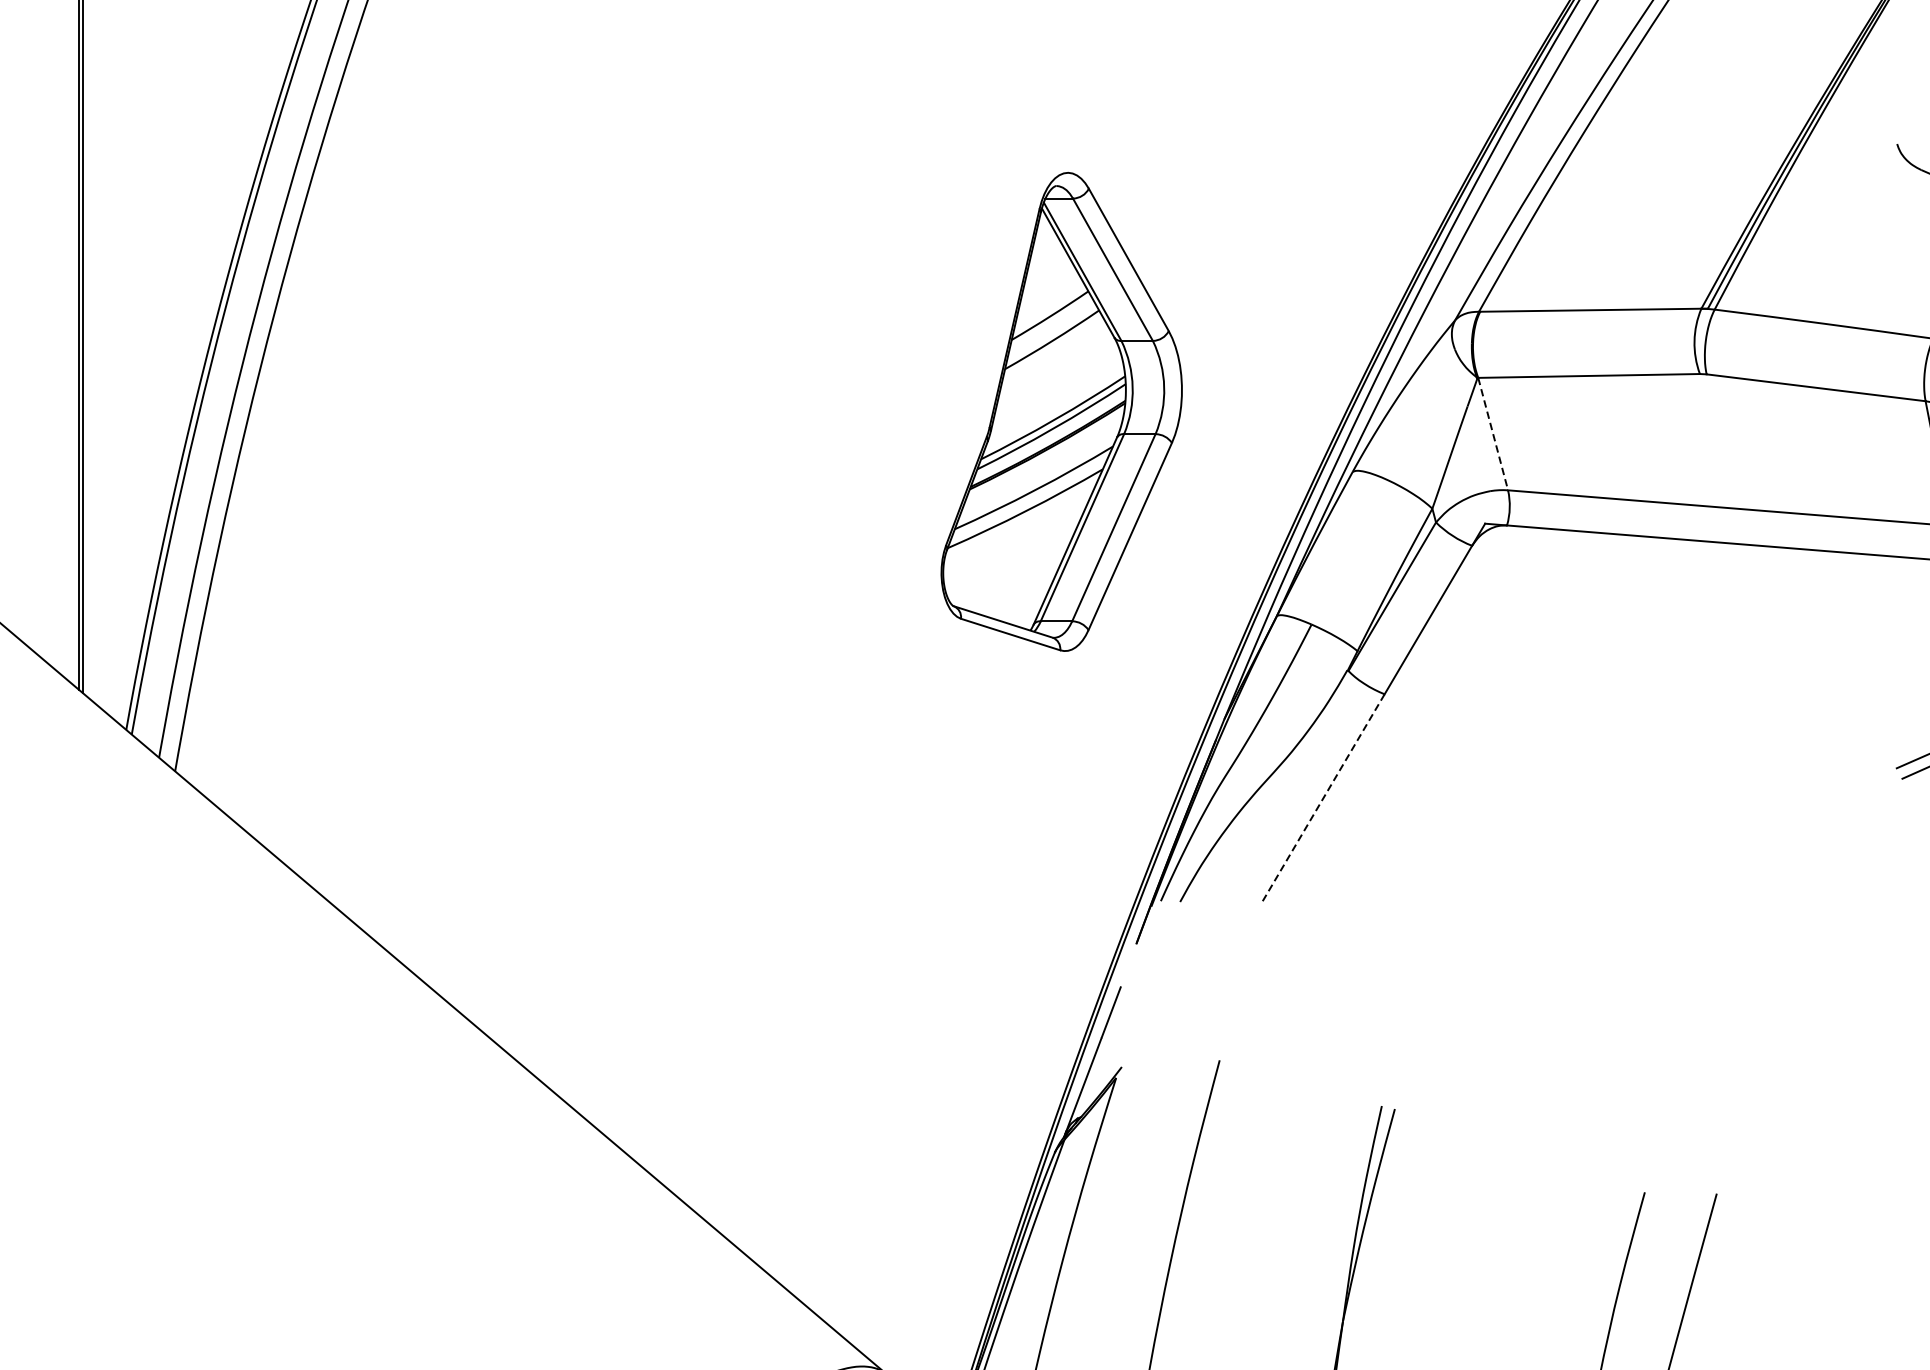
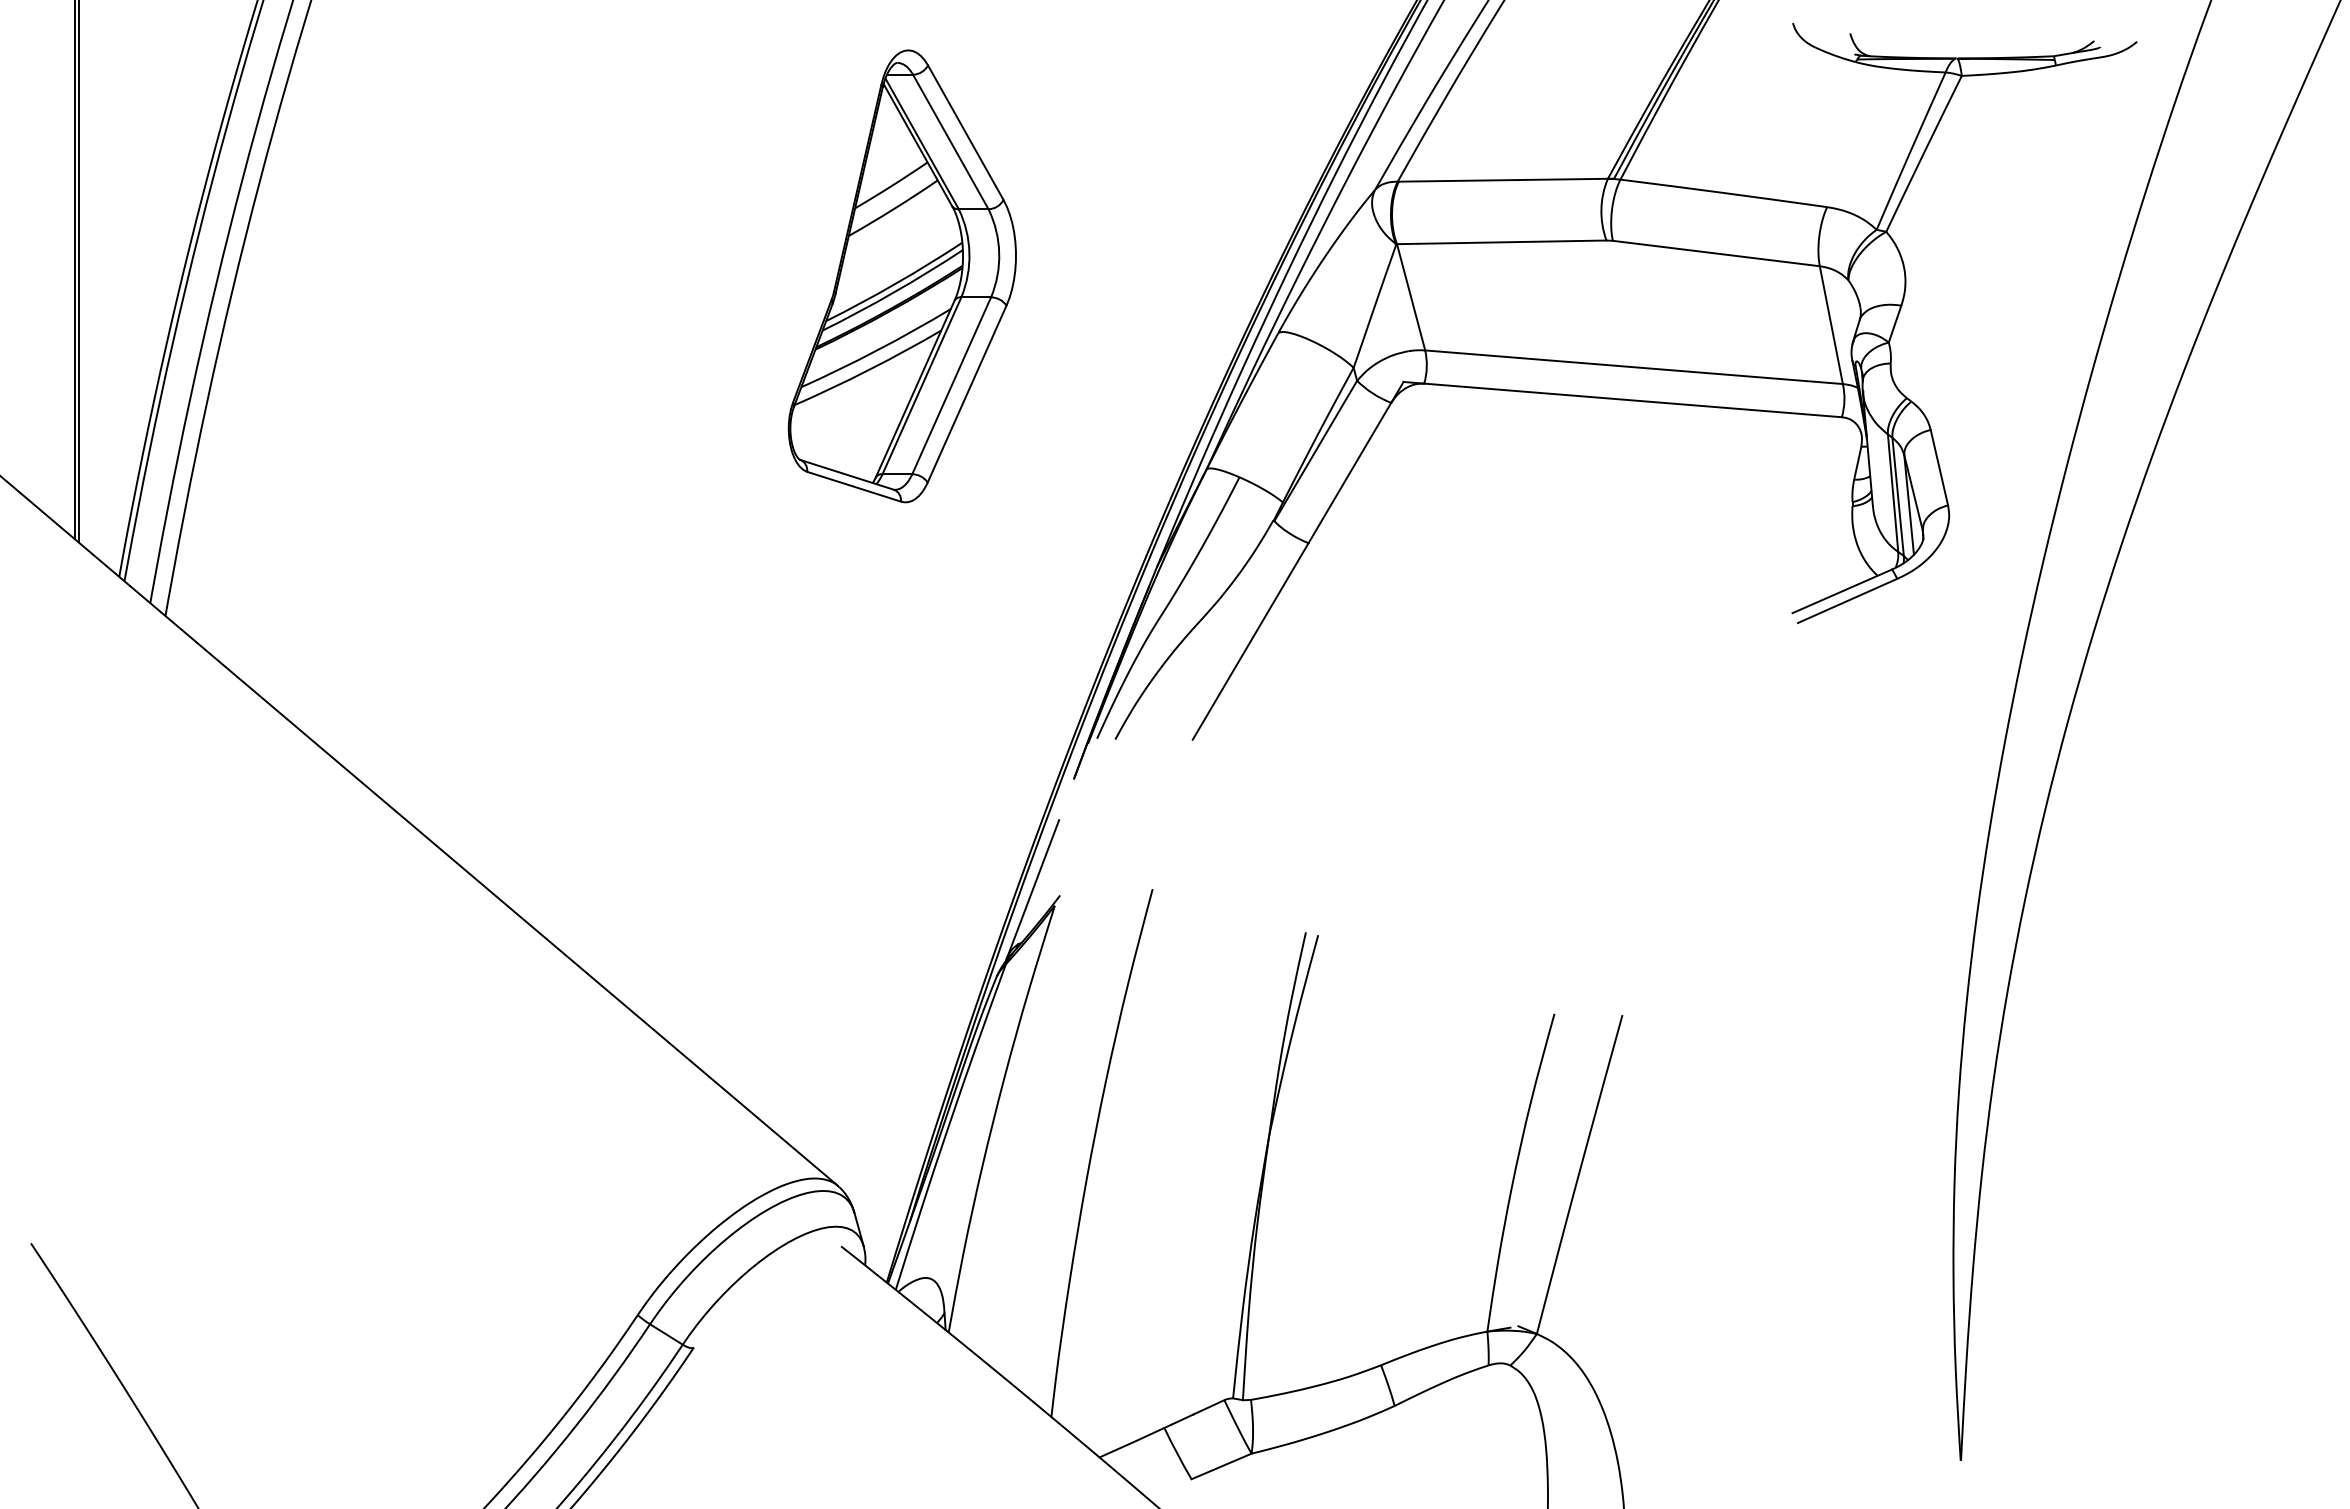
part: (1060, 412) -> (901, 276), moved
line: (1493, 434) -> (1411, 297), dashed -> solid
line: (1323, 798) -> (1250, 641), dashed -> solid

